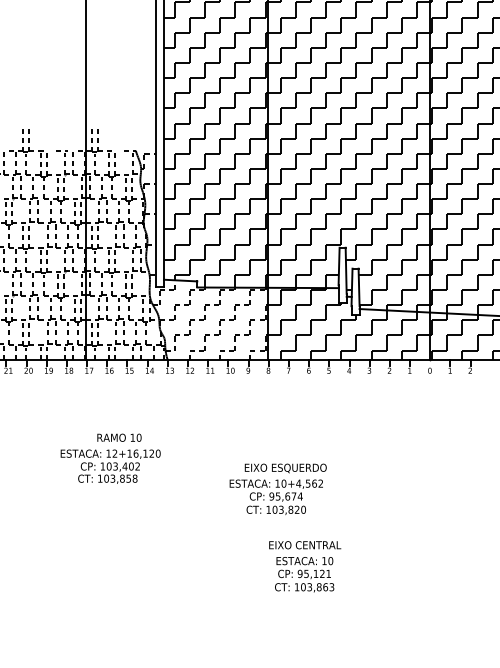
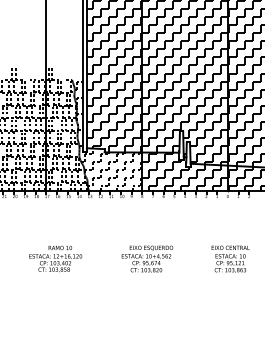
text: (110, 457) -> (55, 258), moved
text: (304, 565) -> (230, 258), moved

